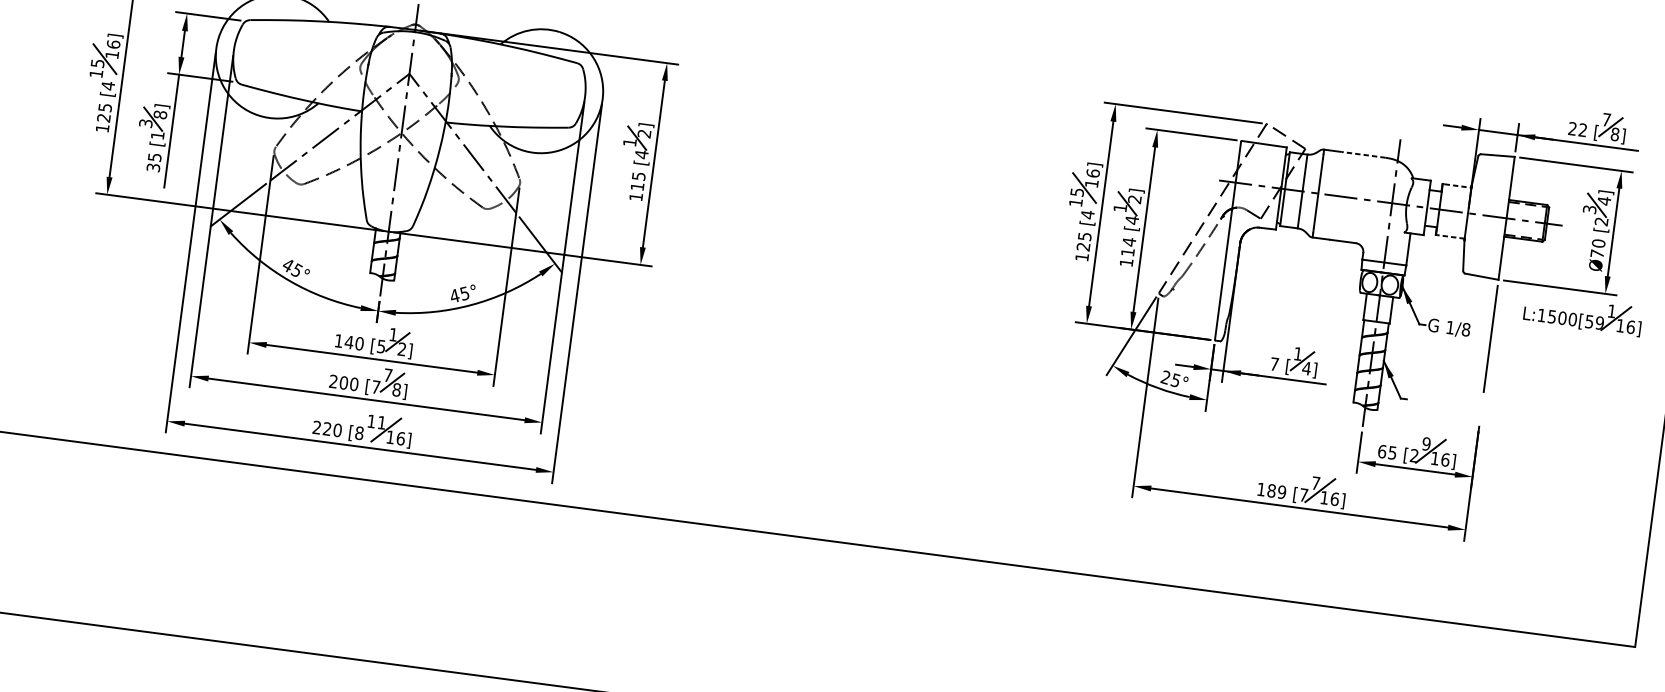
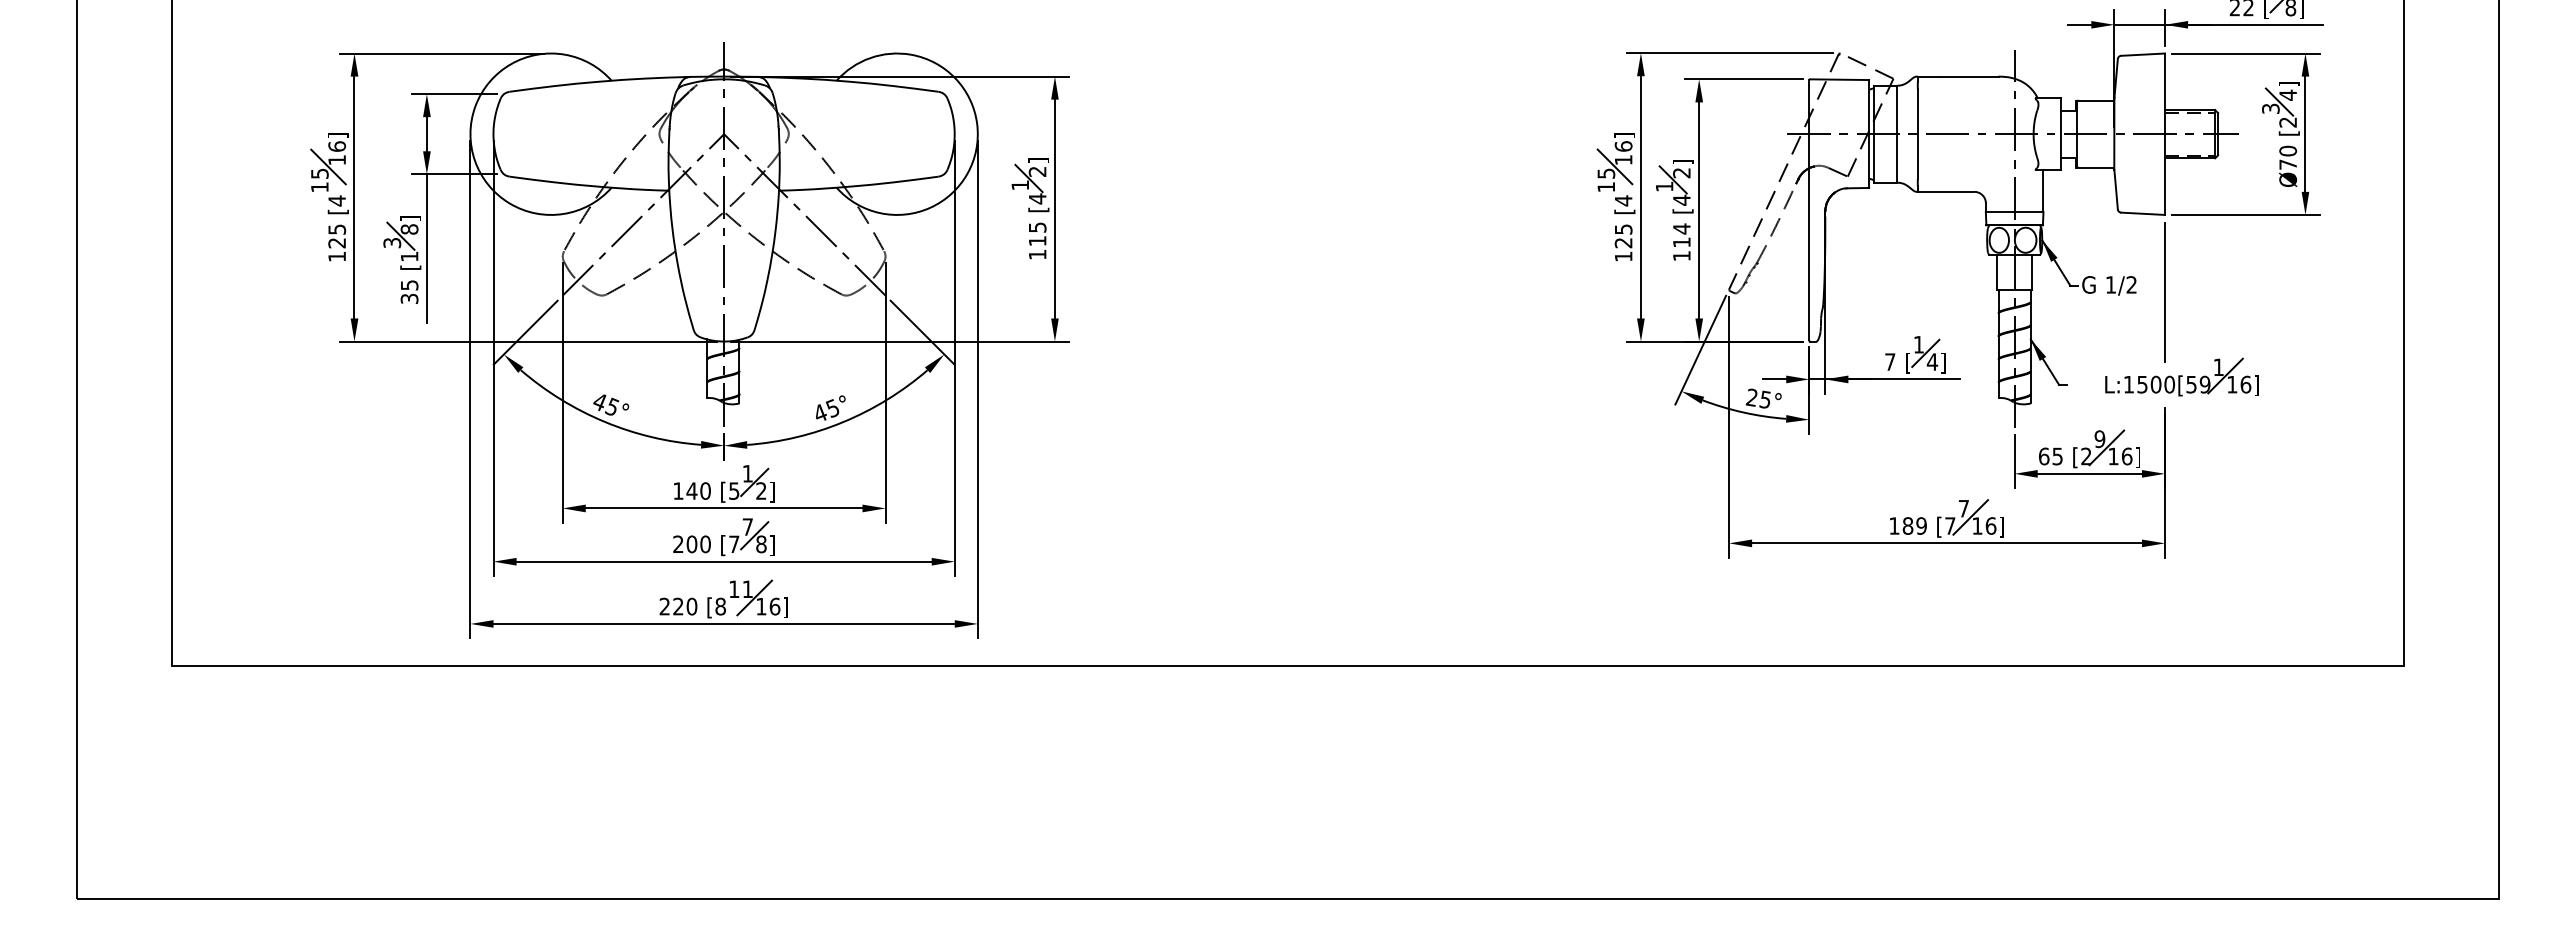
line: (1363, 154) -> (1969, 76), dashed -> solid
line: (1457, 185) -> (2096, 100), dashed -> solid
line: (1451, 236) -> (2096, 167), dashed -> solid
part: (1582, 314) -> (2181, 376), moved
text: (1466, 329) -> (2131, 284), 1/8 -> 1/2

